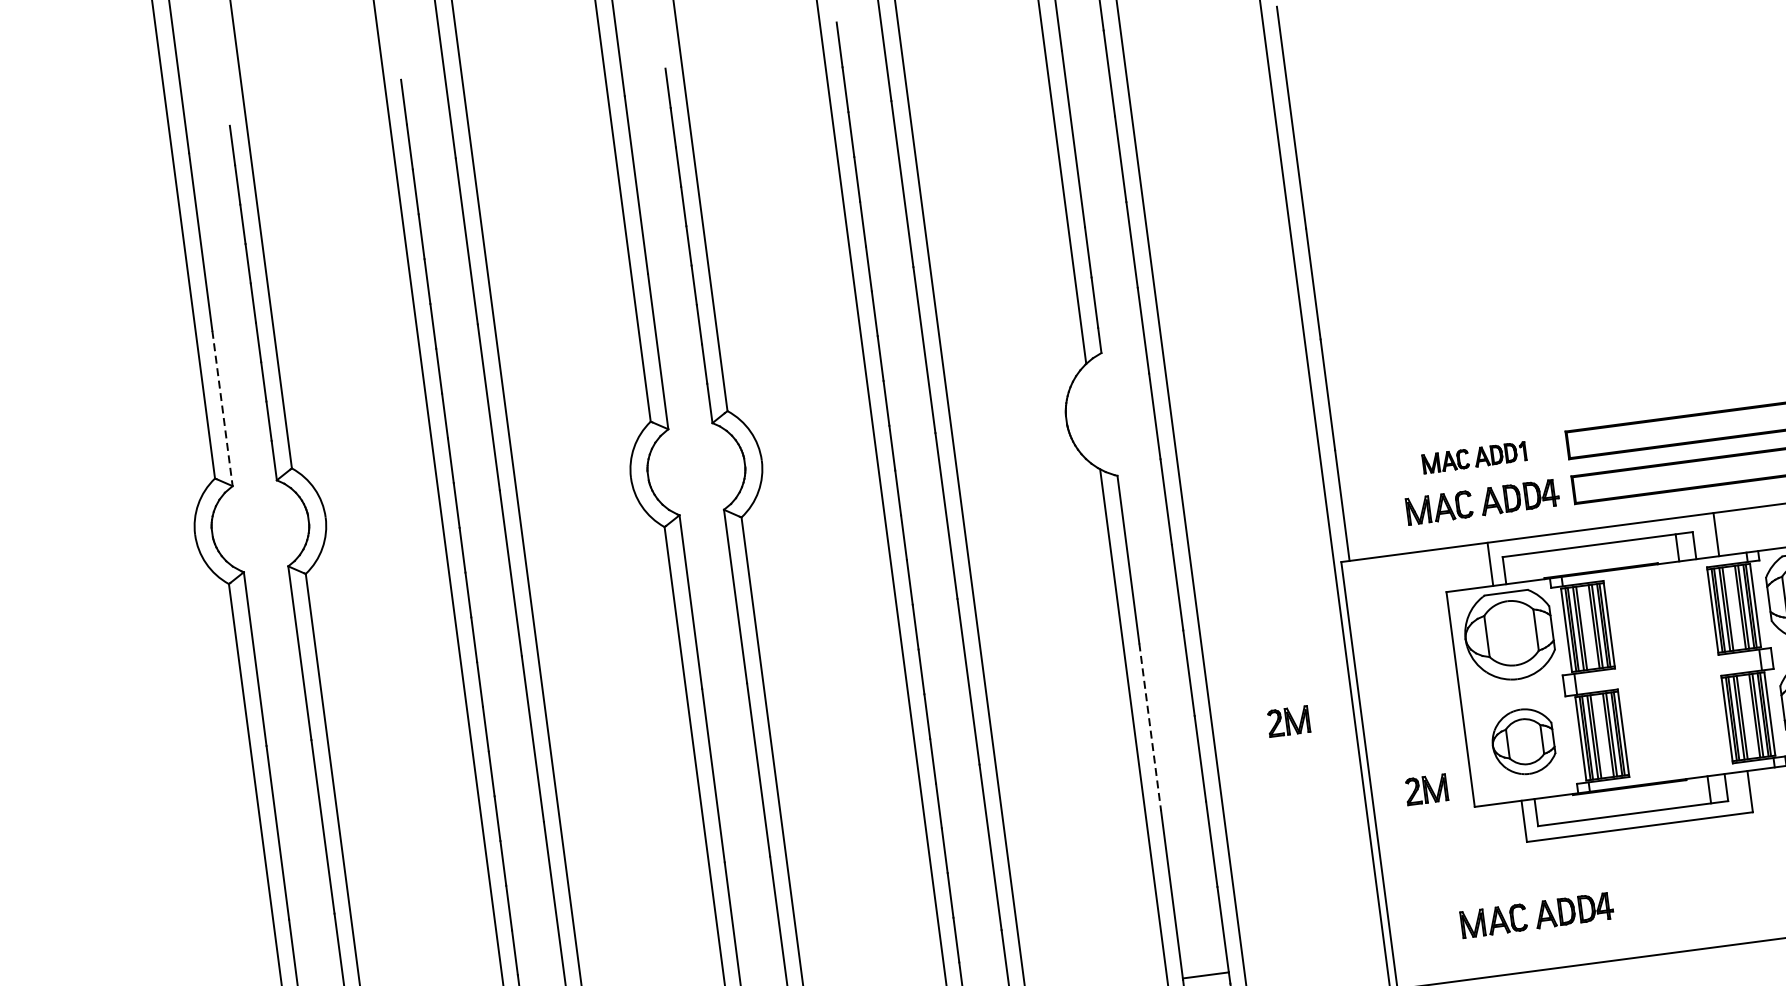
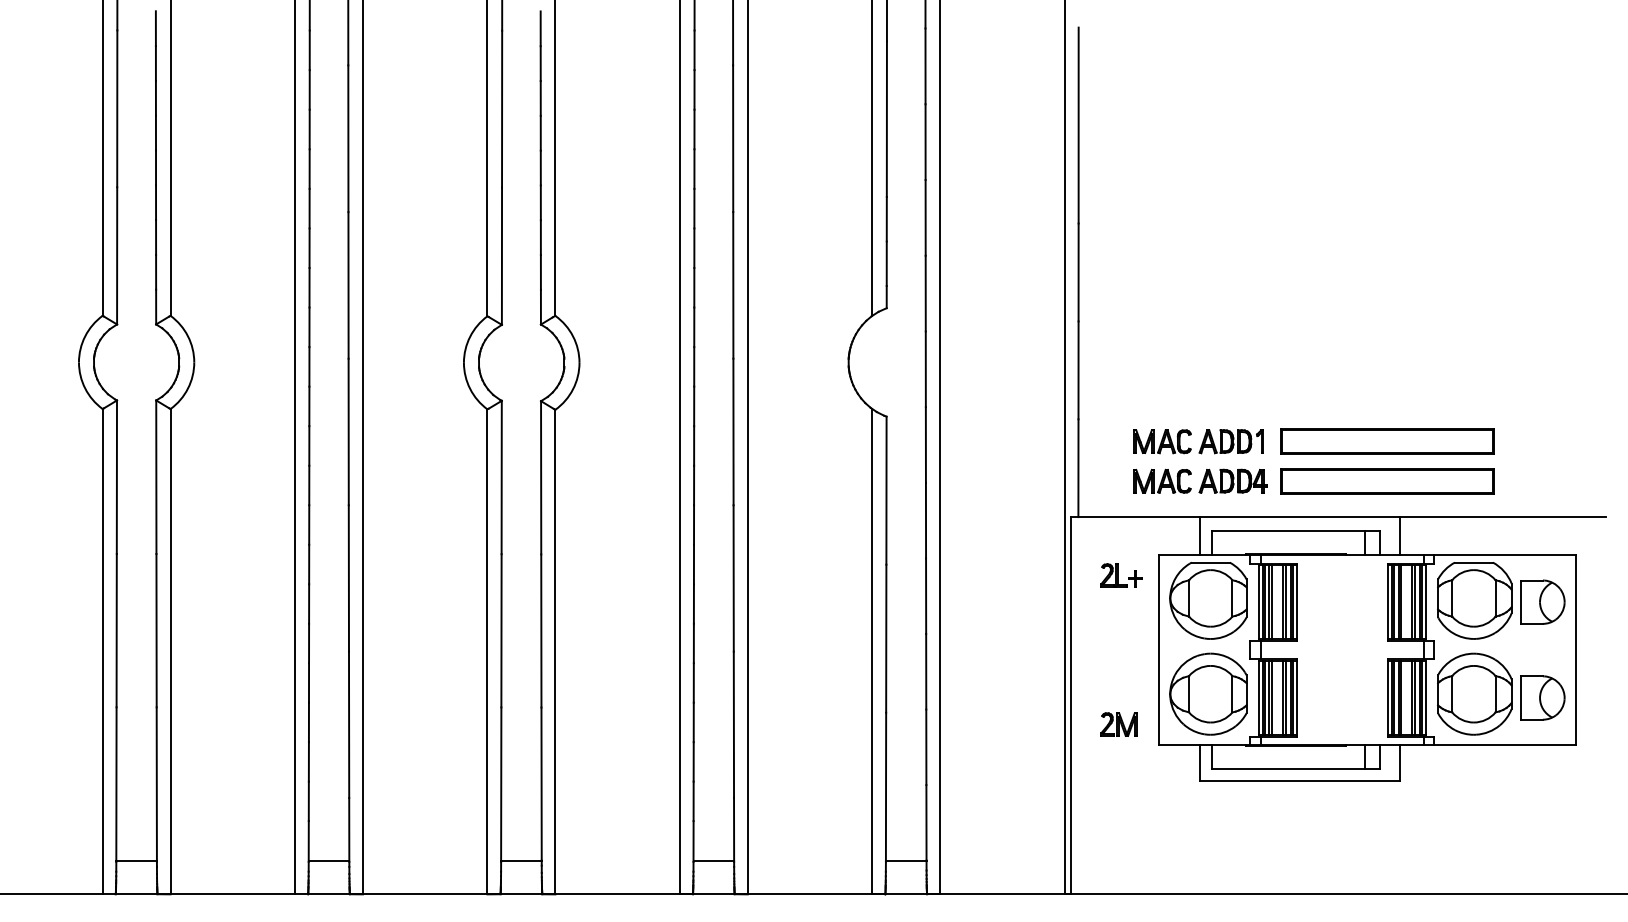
line: (222, 408) -> (117, 255), dashed -> solid
part: (1474, 457) -> (1198, 441), size x1.43
part: (1407, 620) -> (1121, 575), added
part: (1287, 721) -> (1006, 649), removed
line: (1150, 726) -> (886, 638), dashed -> solid
part: (1523, 741) -> (1208, 693), size x1.43
part: (1536, 914) -> (1200, 845), removed

